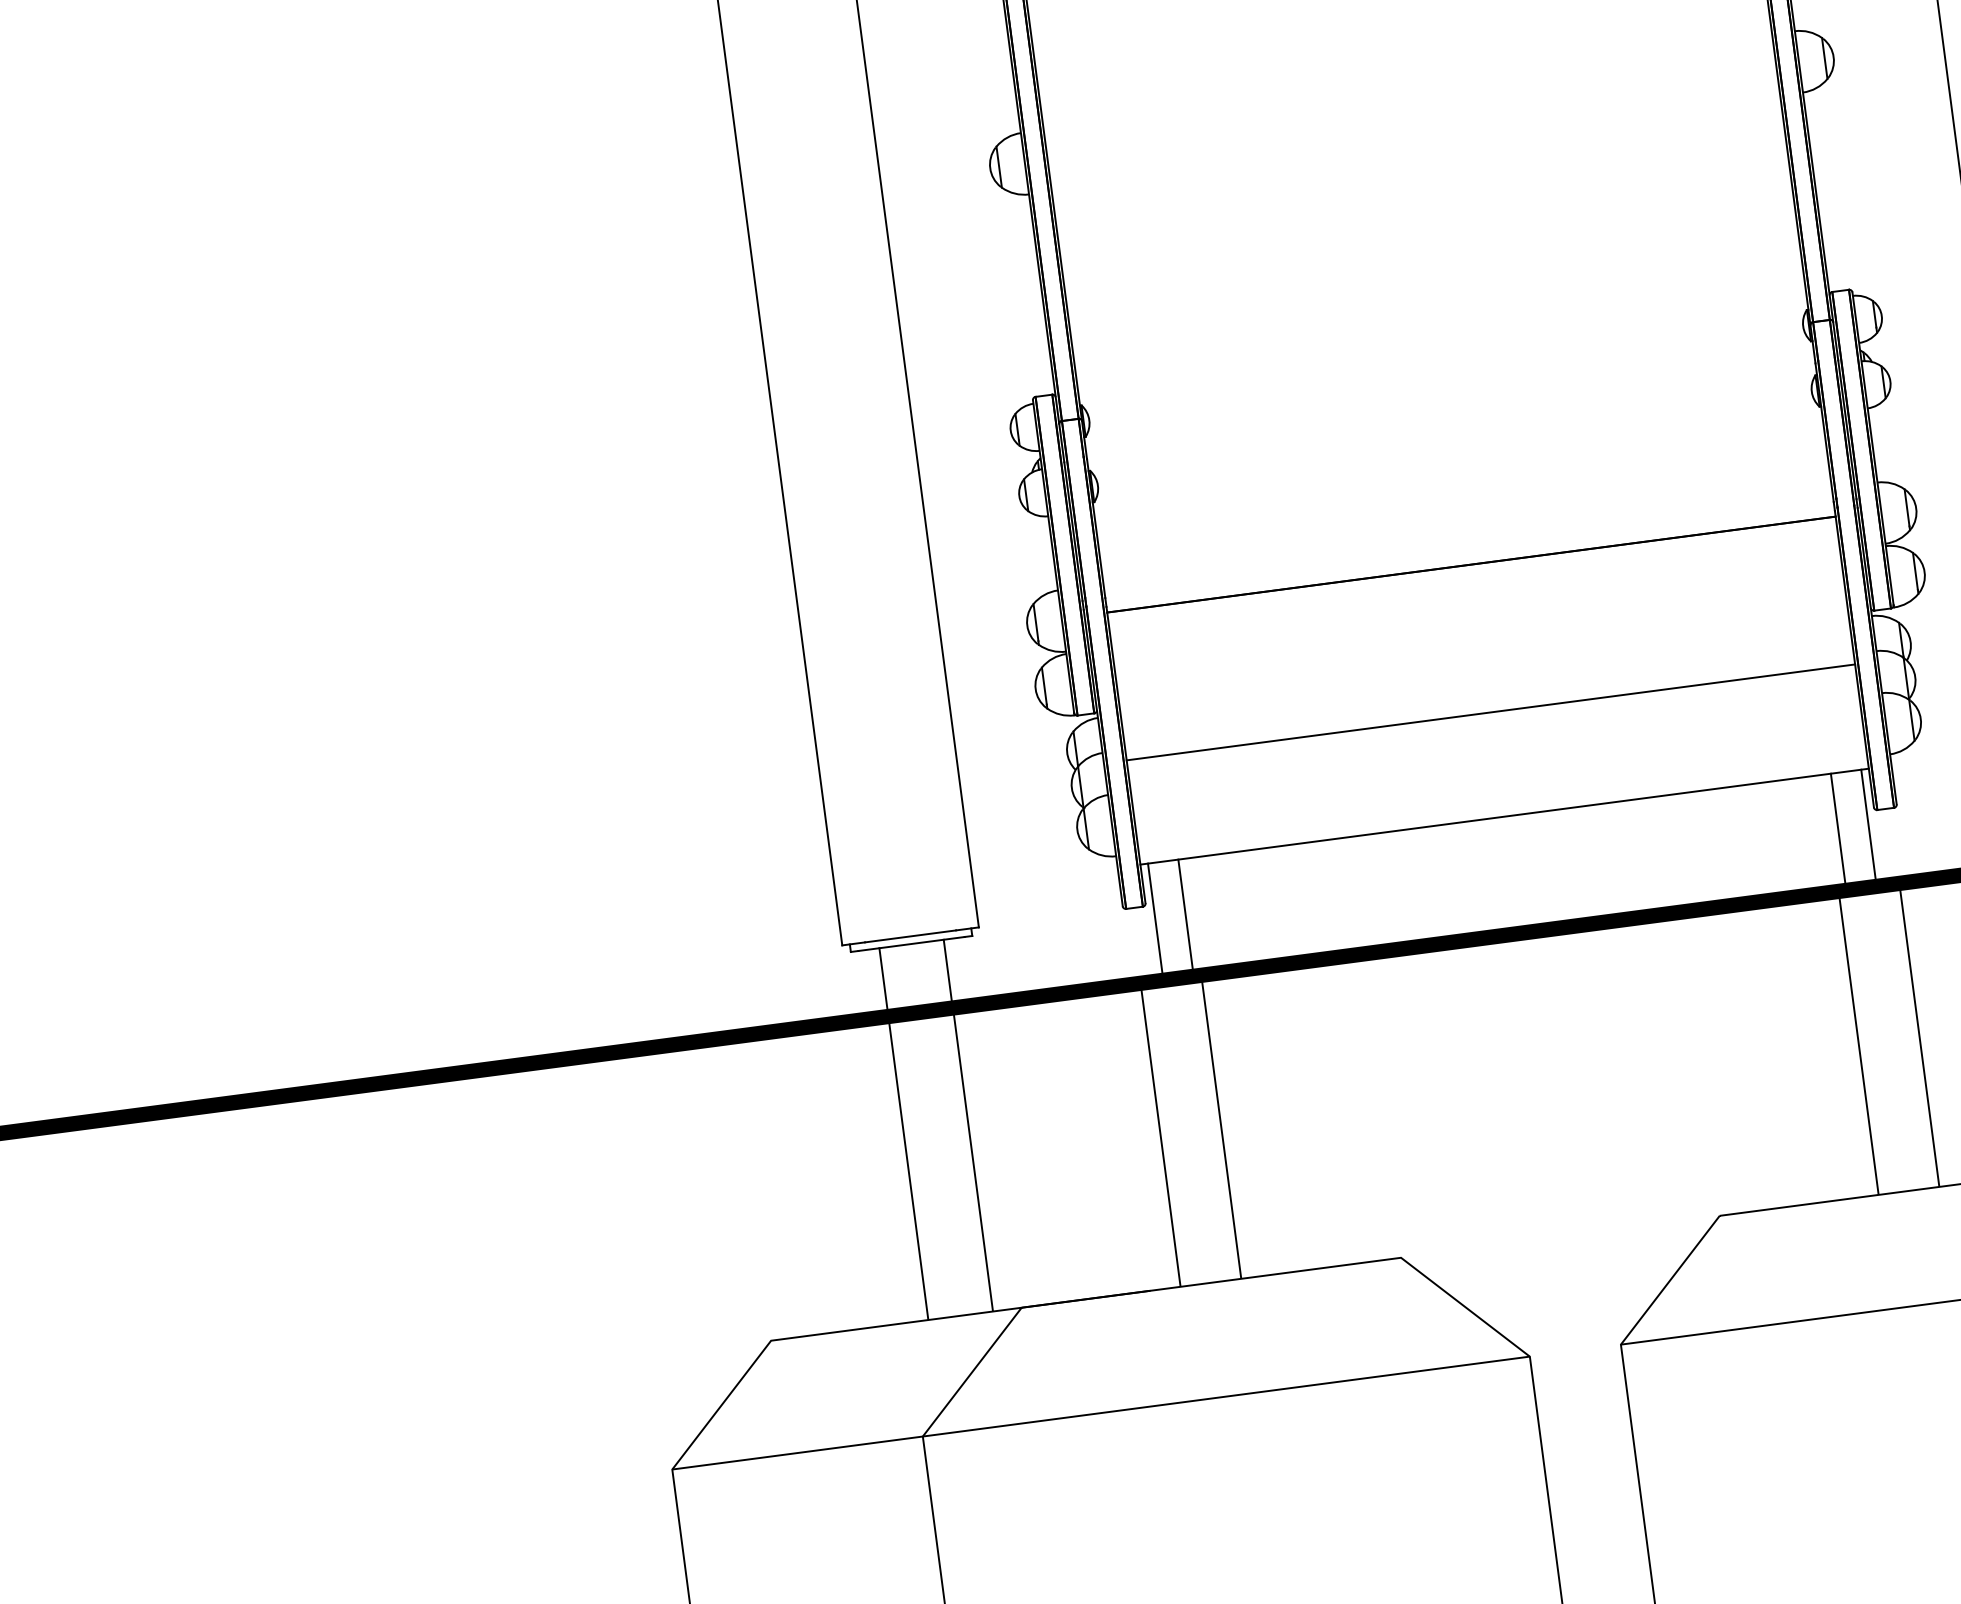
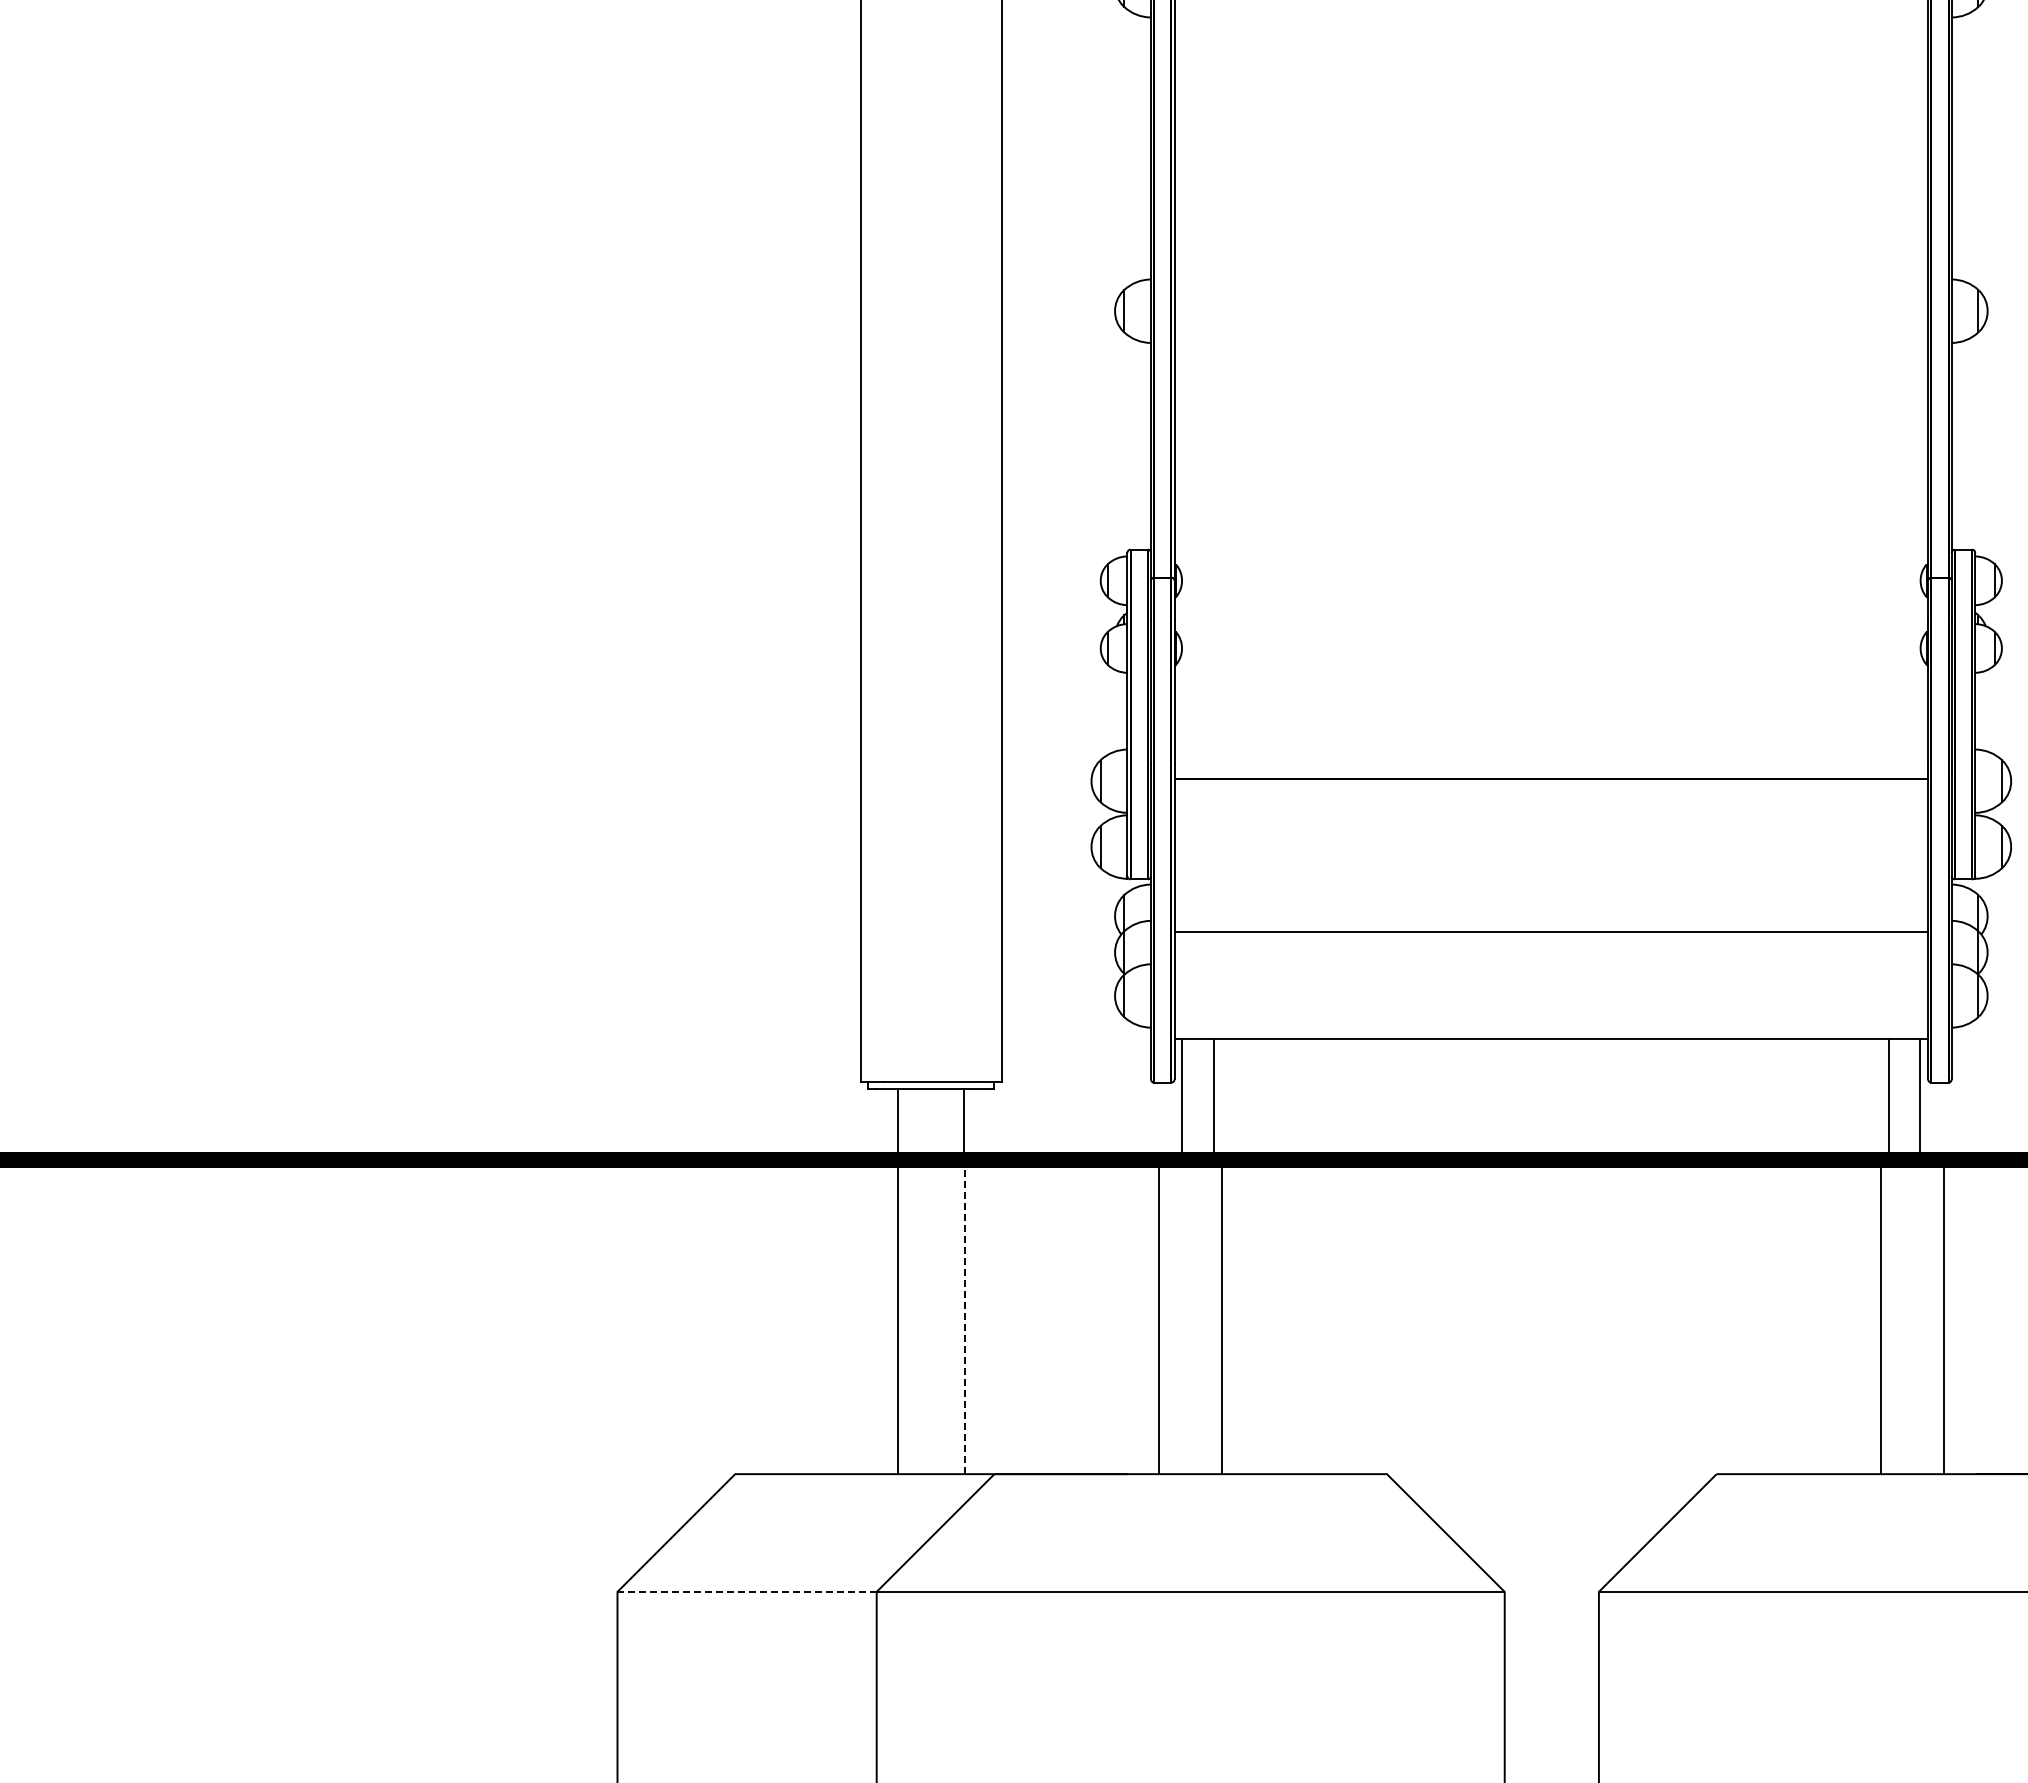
line: (972, 1159) -> (964, 1316), solid -> dashed
line: (797, 1452) -> (747, 1591), solid -> dashed

